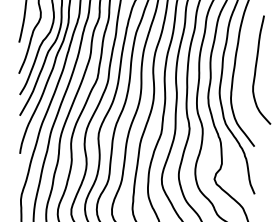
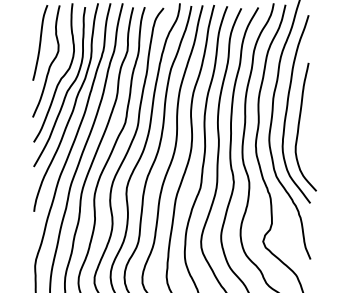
curve: (256, 69) -> (299, 126), moved

